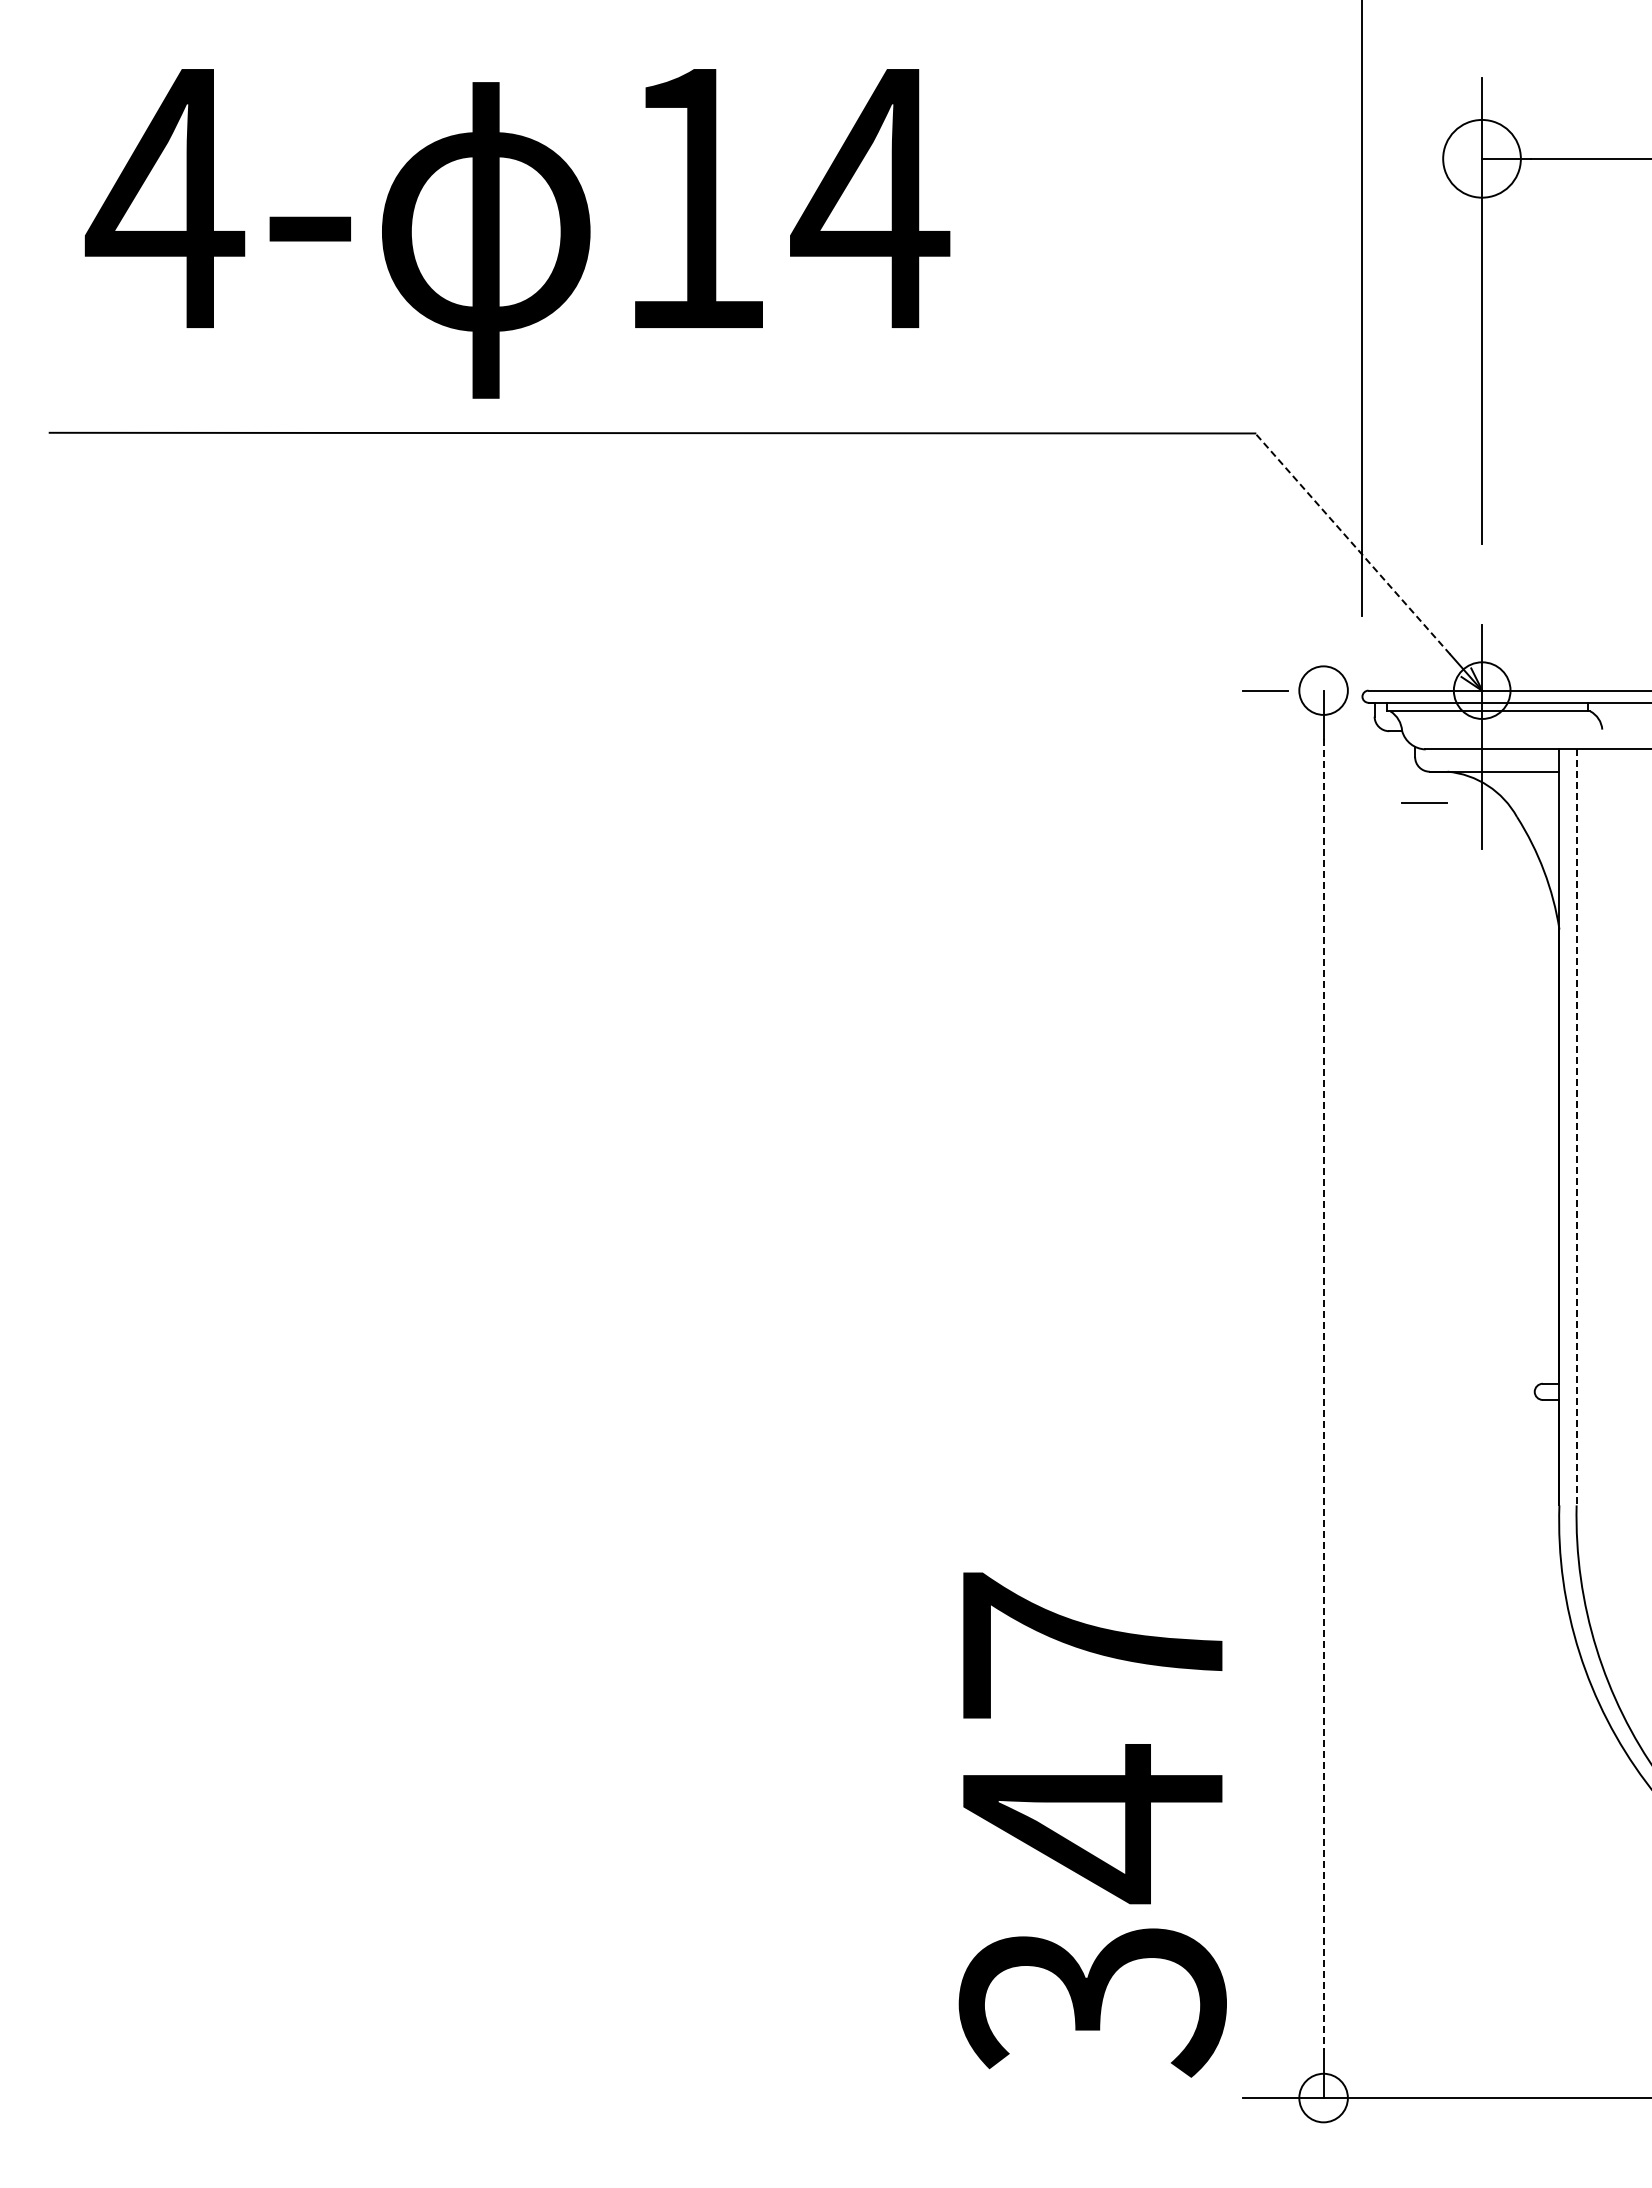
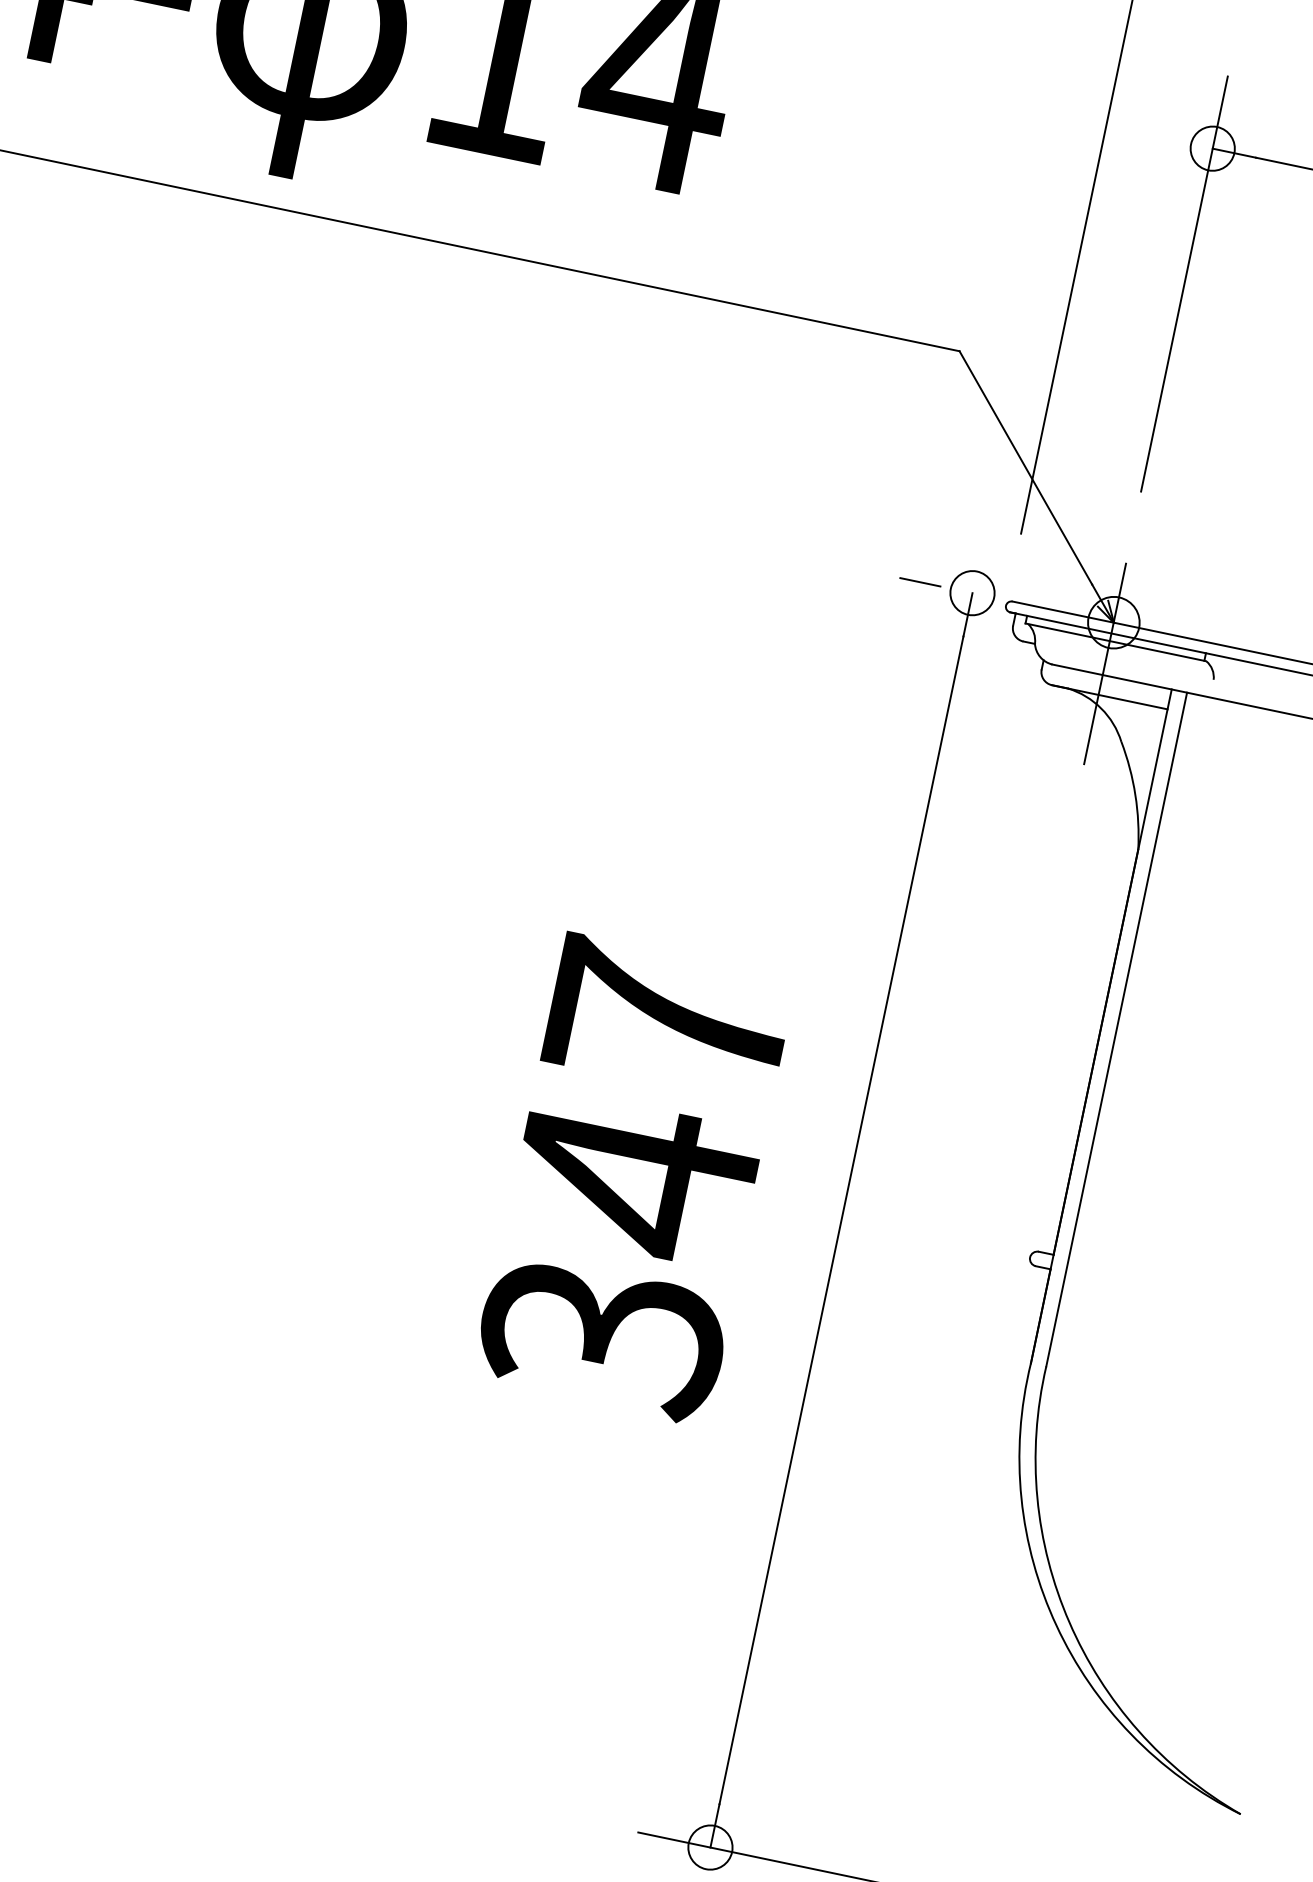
circle: (1481, 158) -> (1212, 148), size x0.62
line: (1352, 543) -> (1025, 467), dashed -> solid
line: (1424, 802) -> (1041, 711), removed
line: (1576, 1127) -> (1116, 1029), dashed -> solid
line: (1323, 1394) -> (841, 1220), dashed -> solid
text: (1092, 1824) -> (635, 1179), moved

